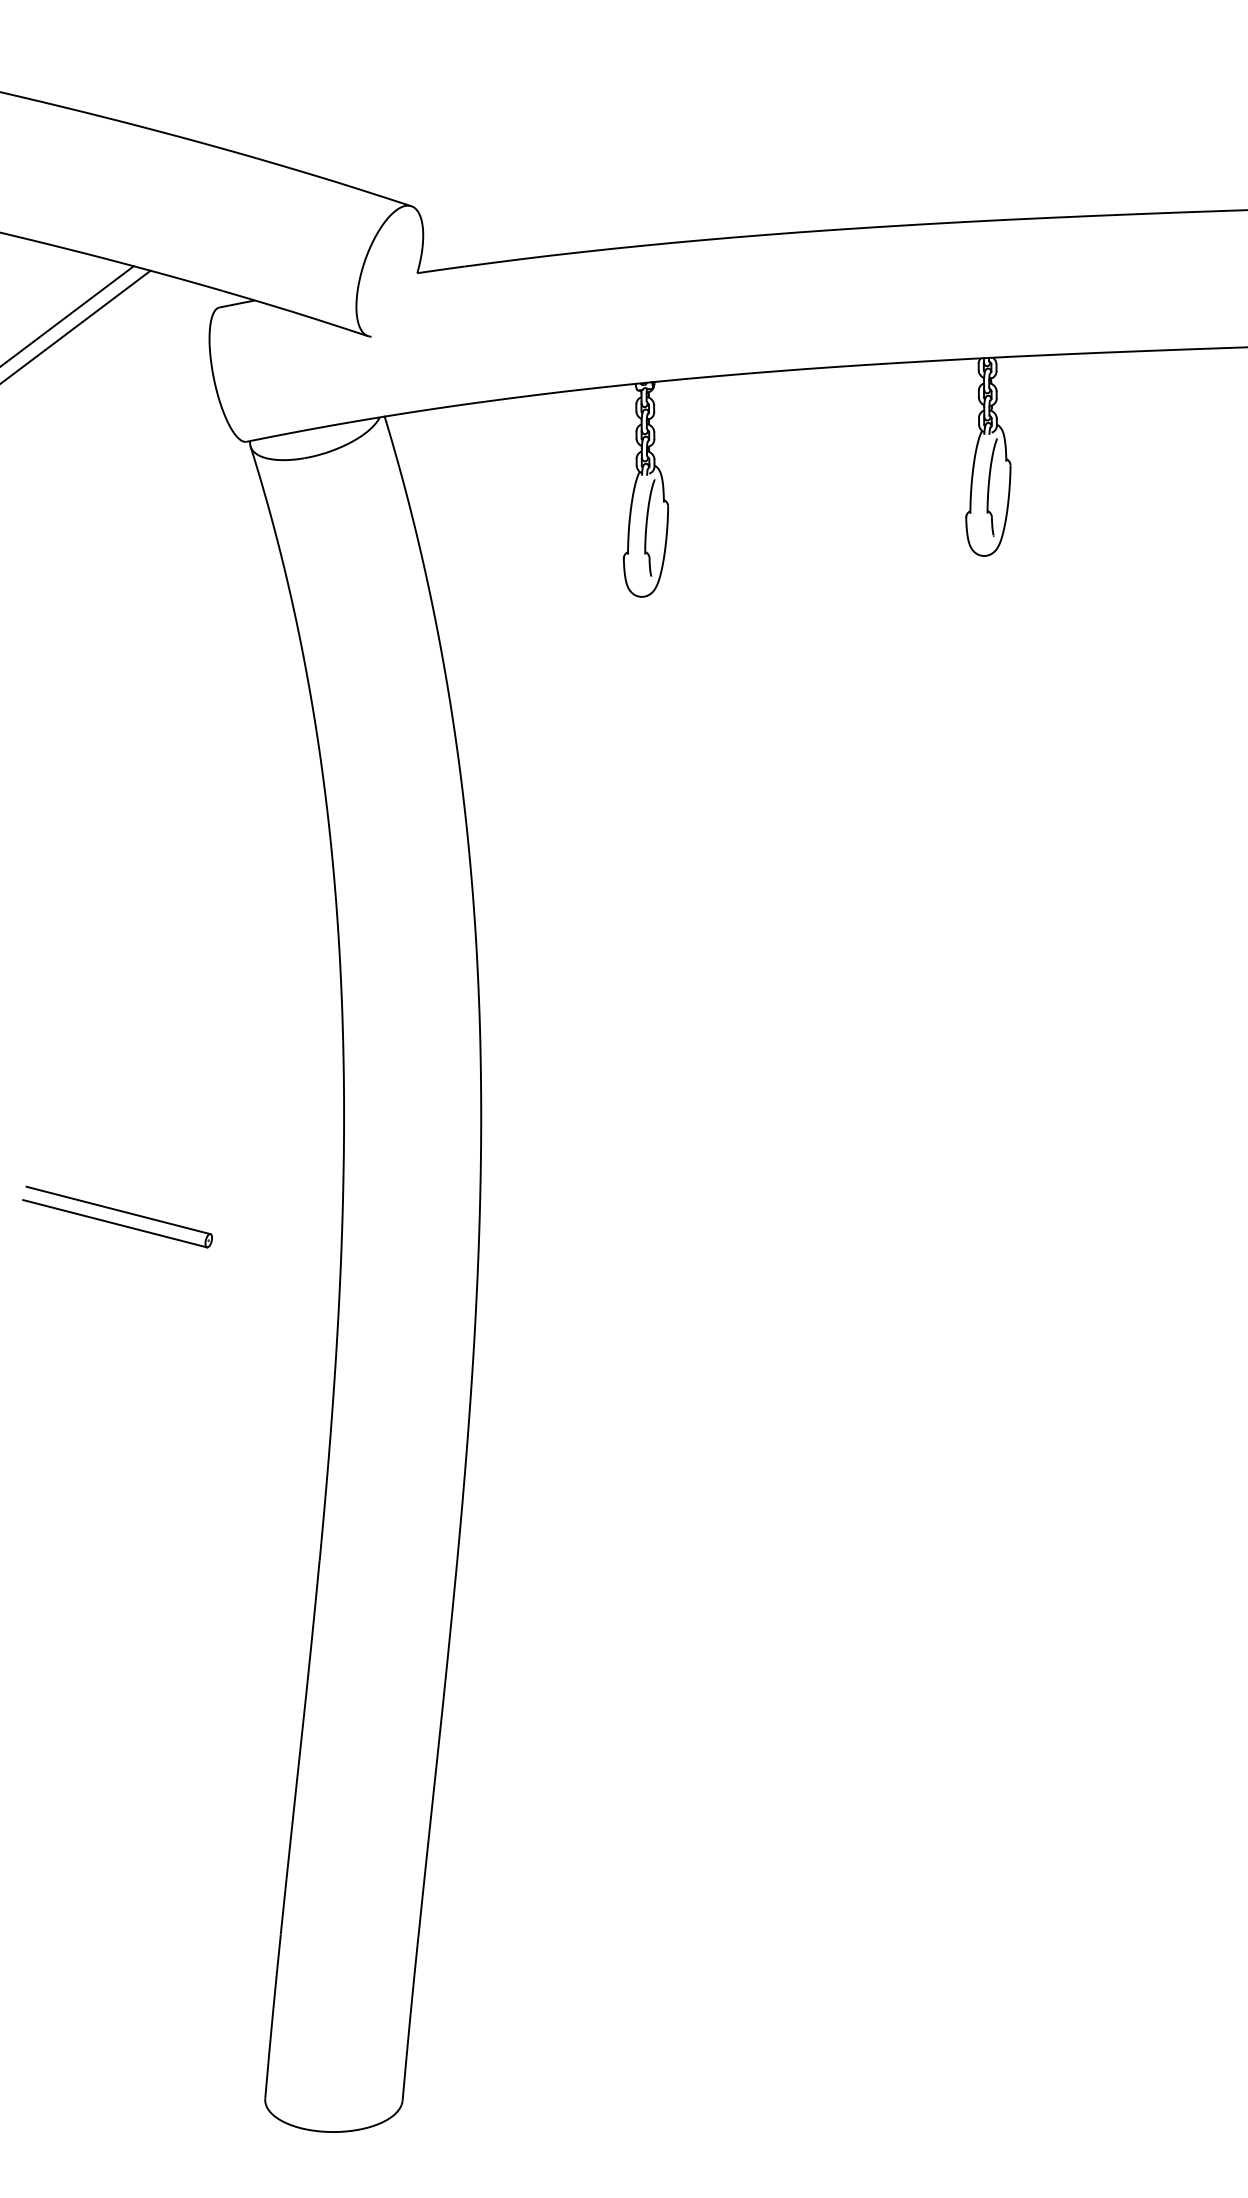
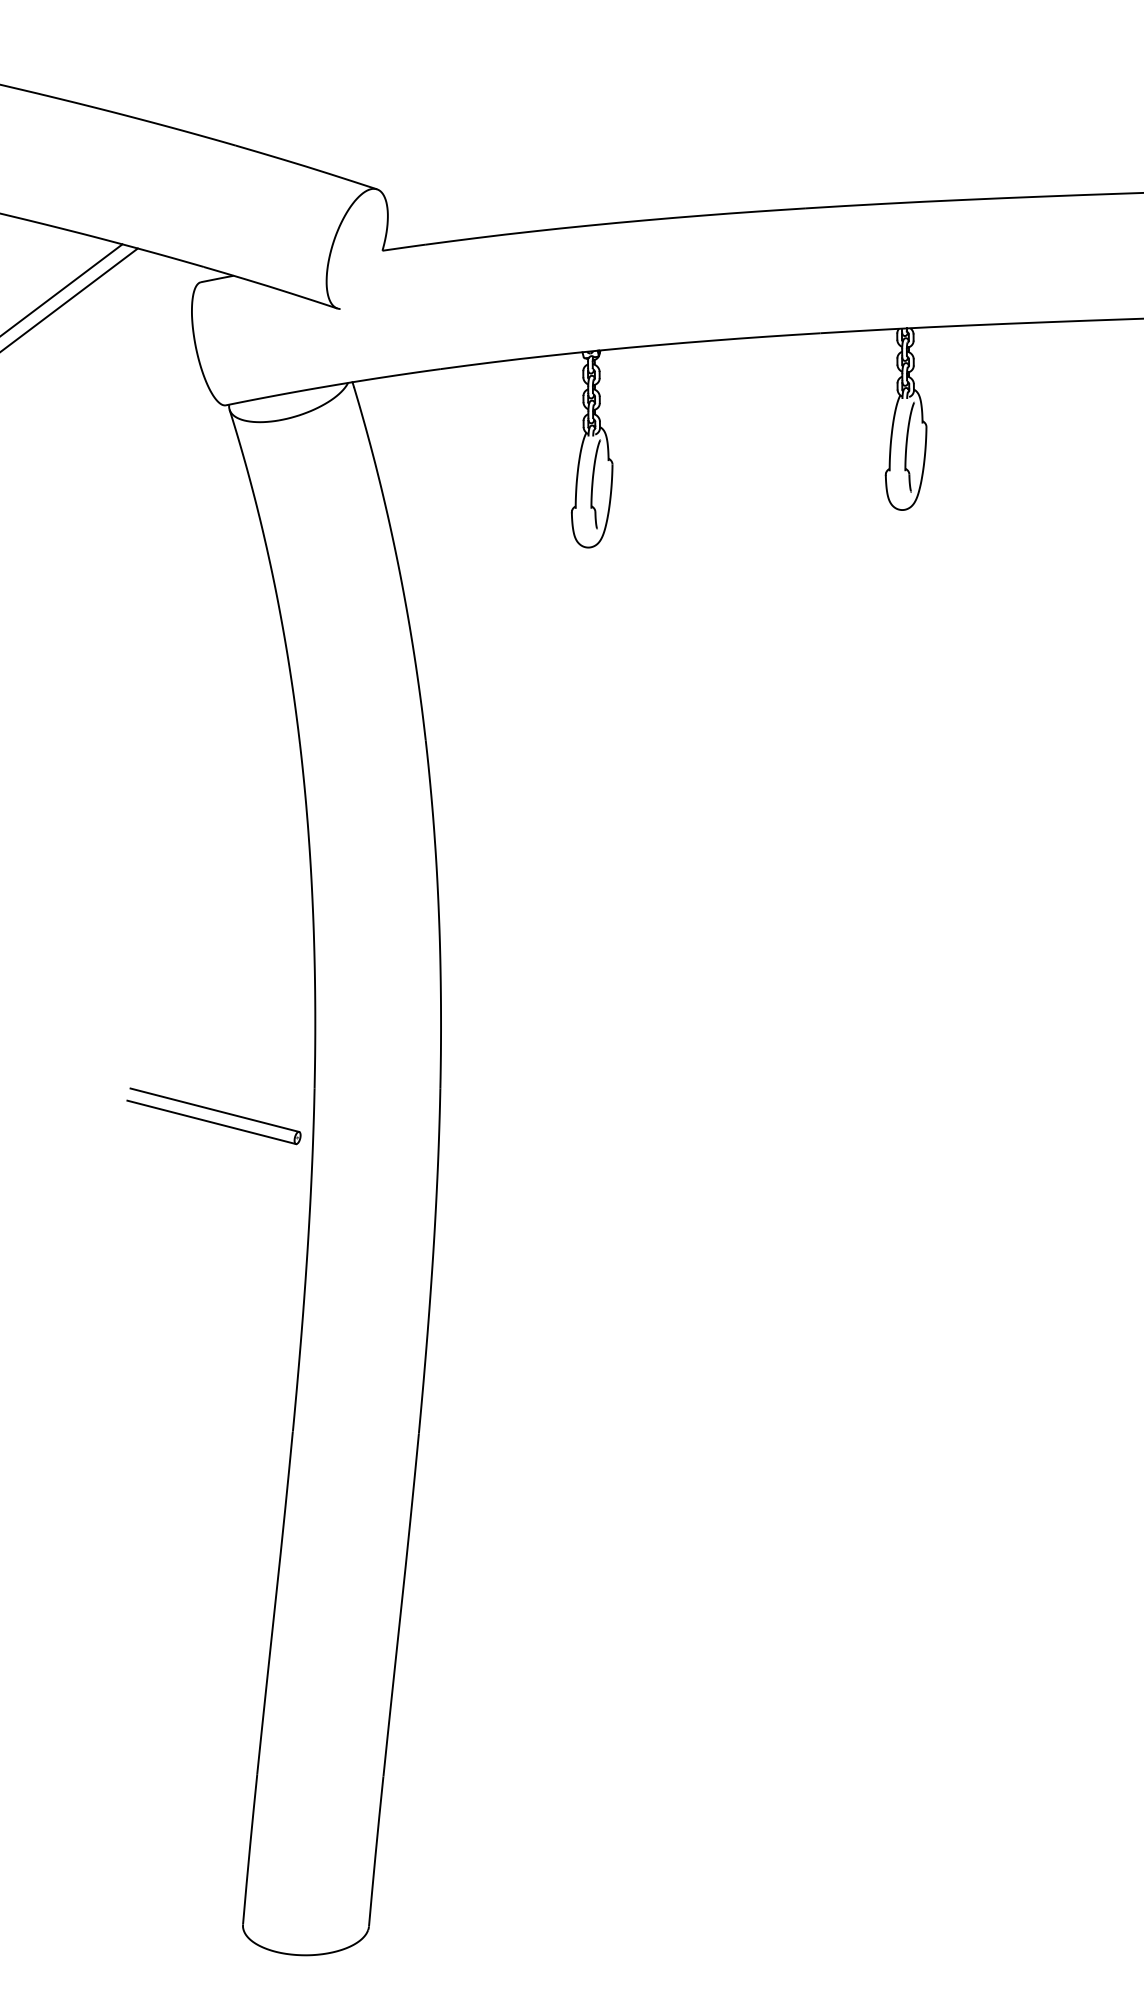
part: (117, 1216) -> (213, 1115), moved

